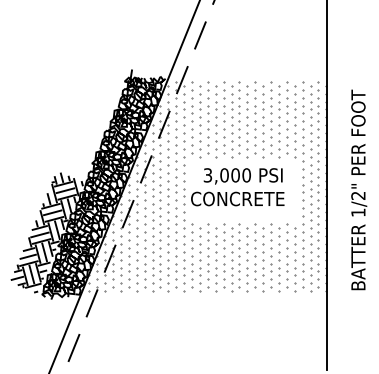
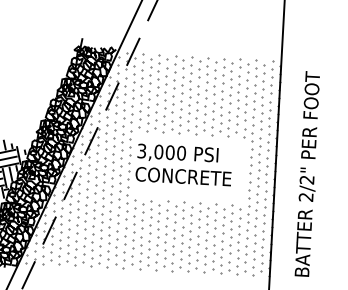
text: (242, 176) -> (177, 154), moved
text: (358, 212) -> (306, 197), 1/2" -> 2/2"

